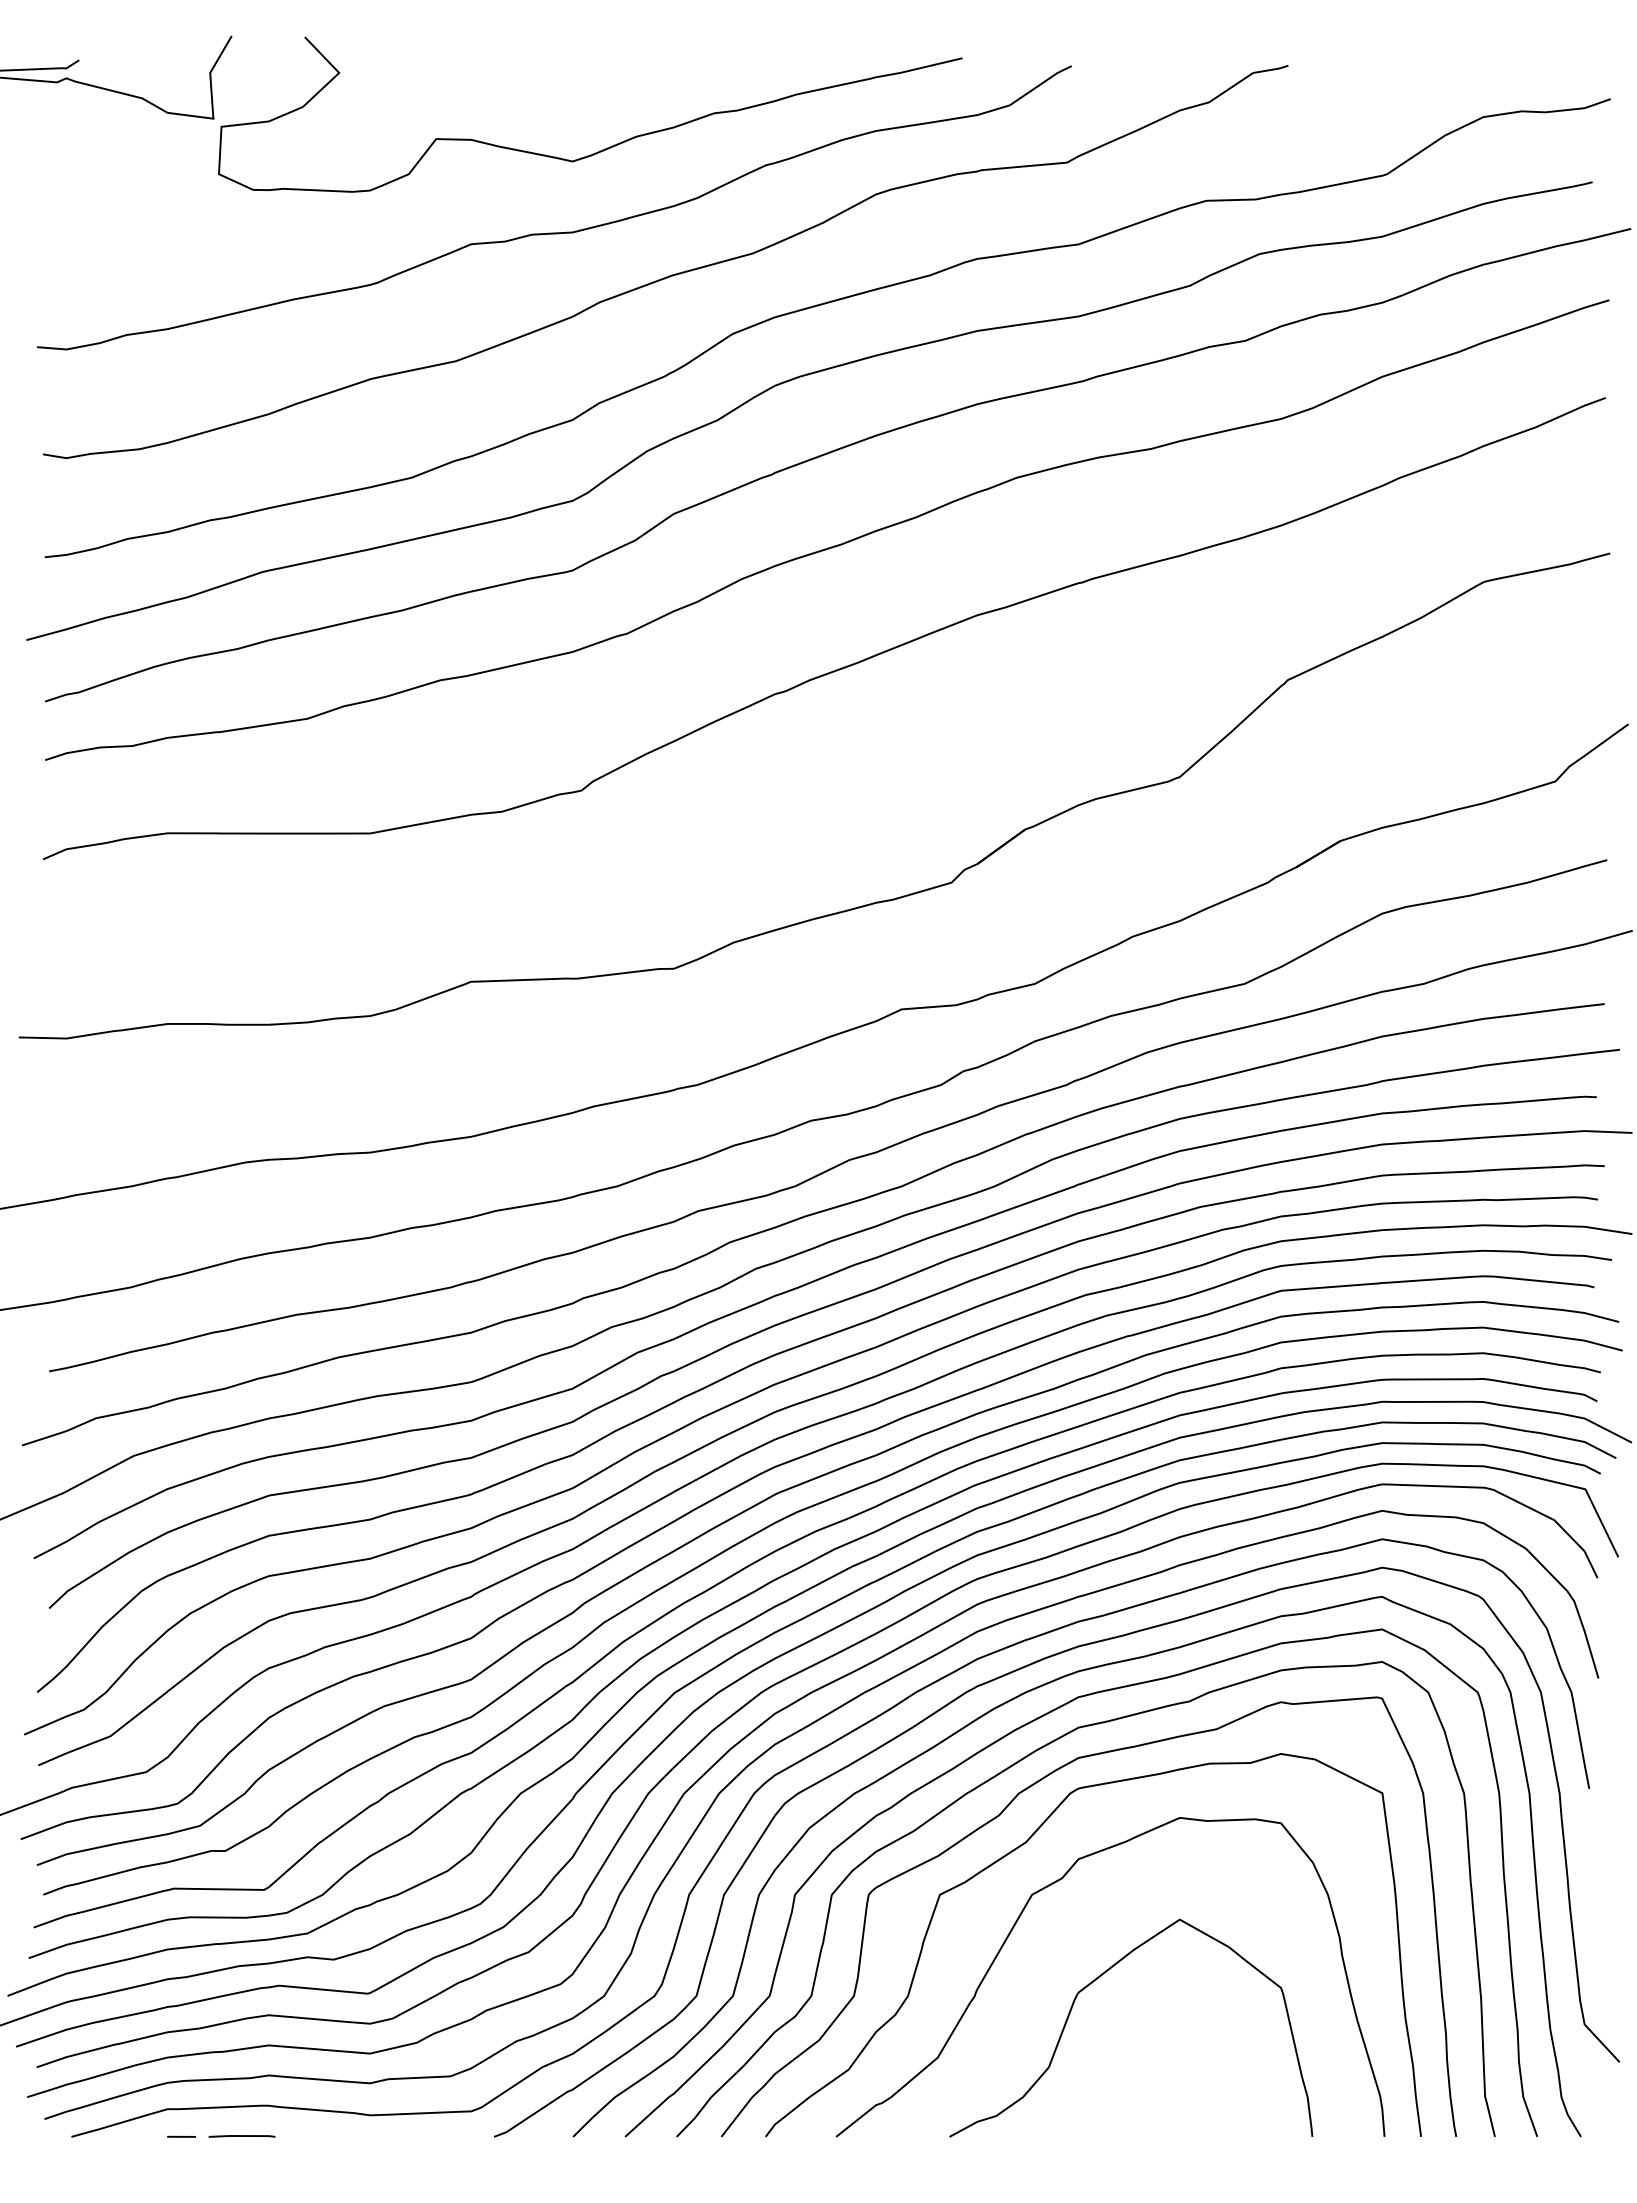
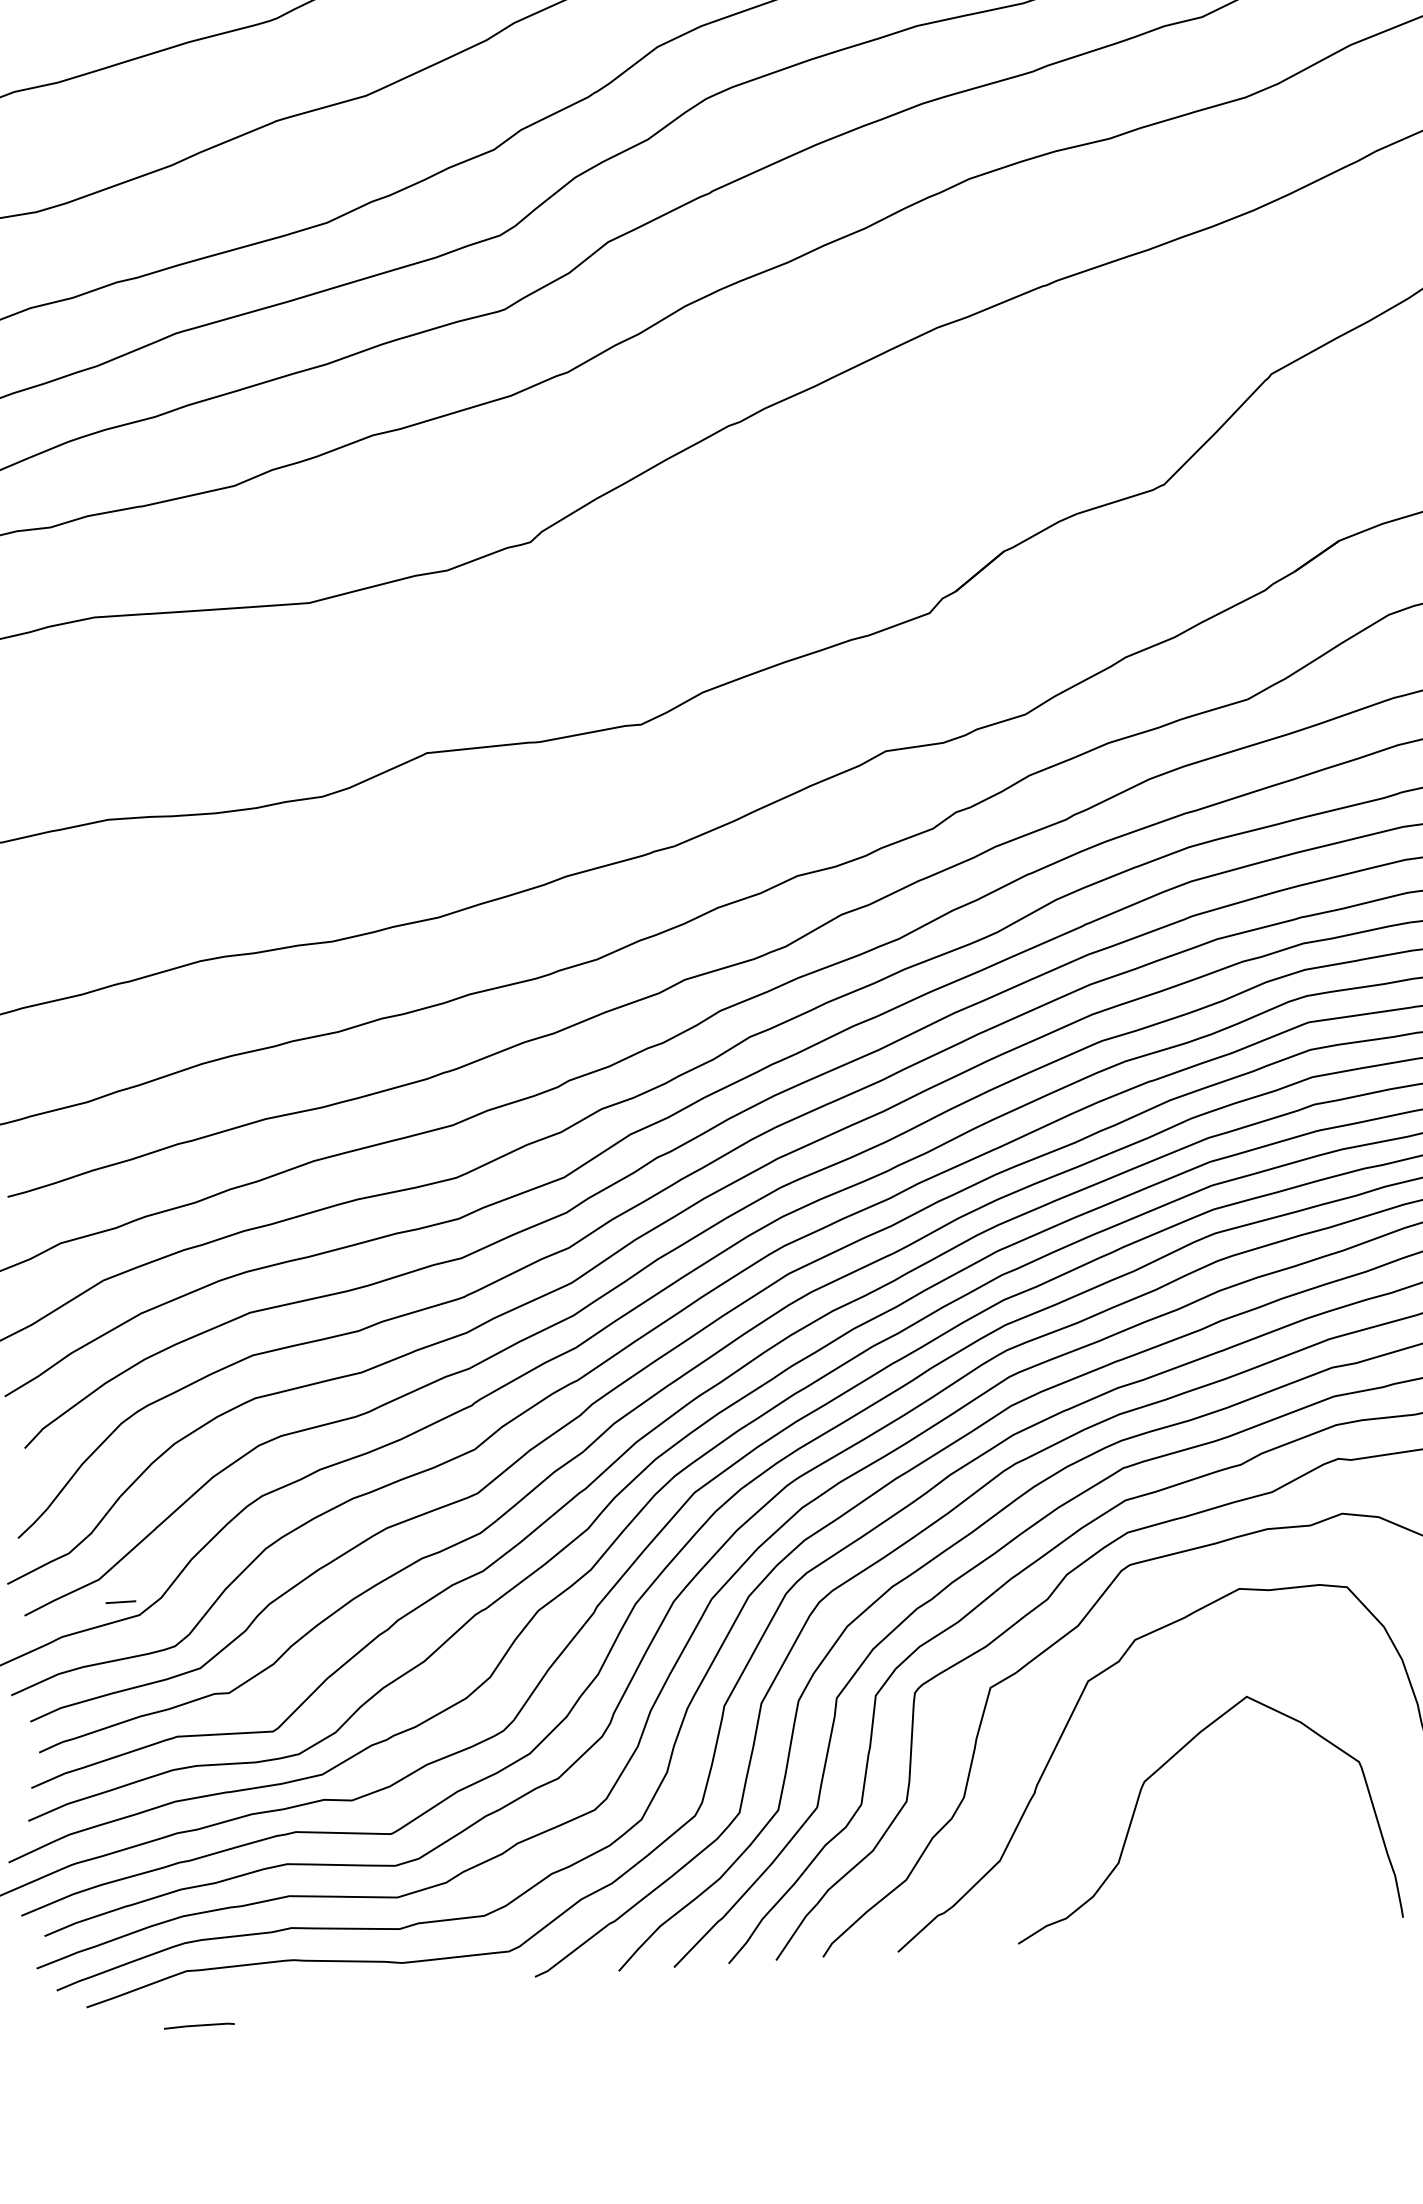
line: (181, 2136) -> (120, 1601), moved
line: (241, 2136) -> (198, 2026), moved

